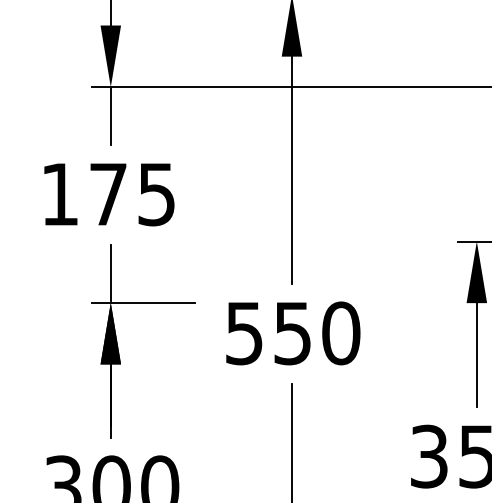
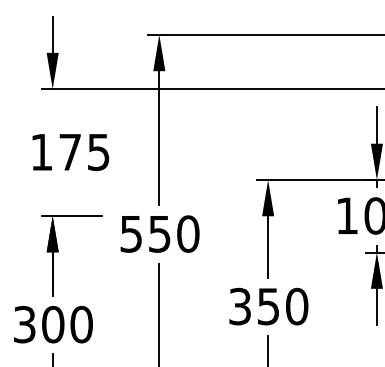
line: (110, 116) -> (52, 106), removed
text: (108, 194) -> (70, 152), moved
line: (110, 274) -> (52, 199), removed

